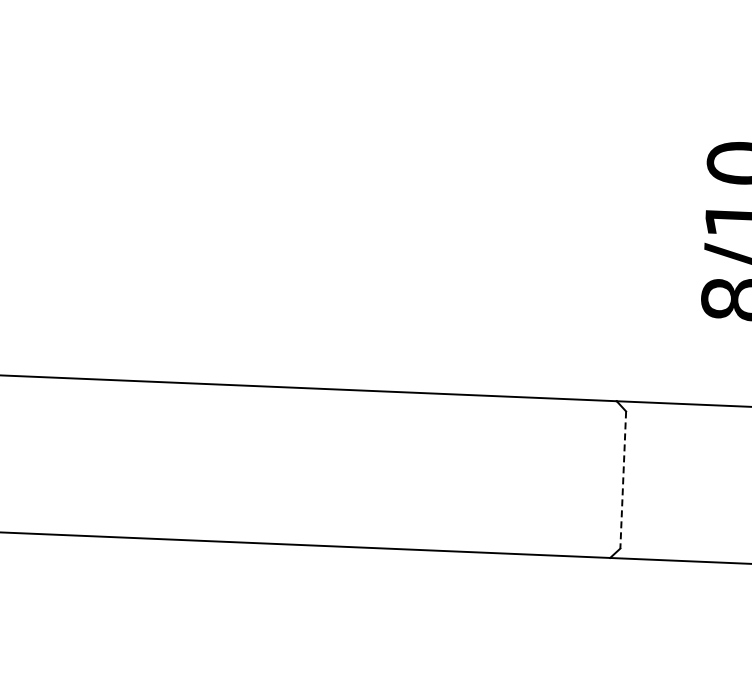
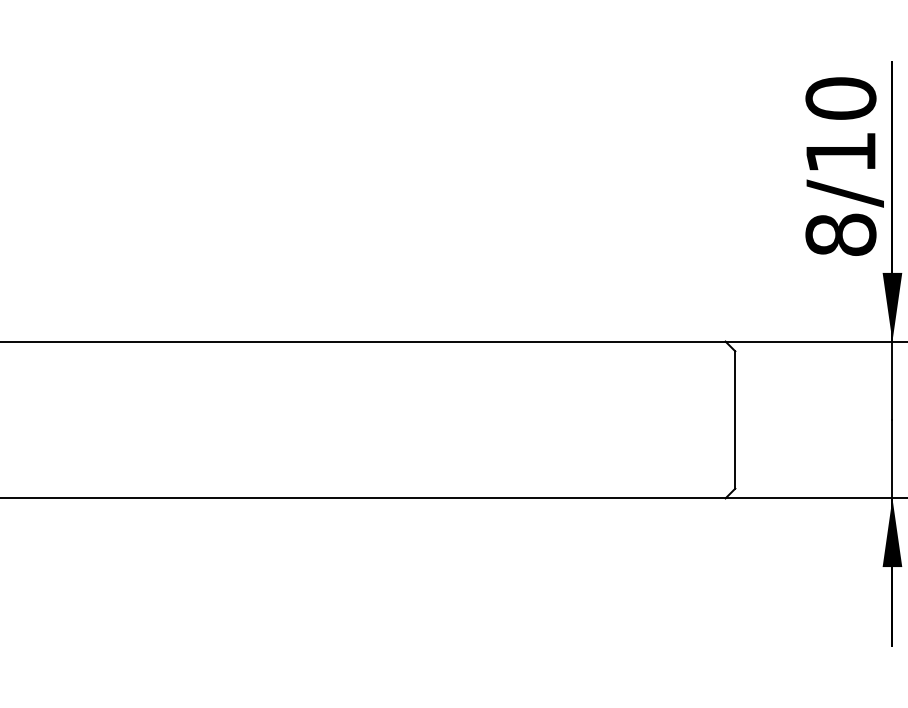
line: (623, 479) -> (735, 419), dashed -> solid

